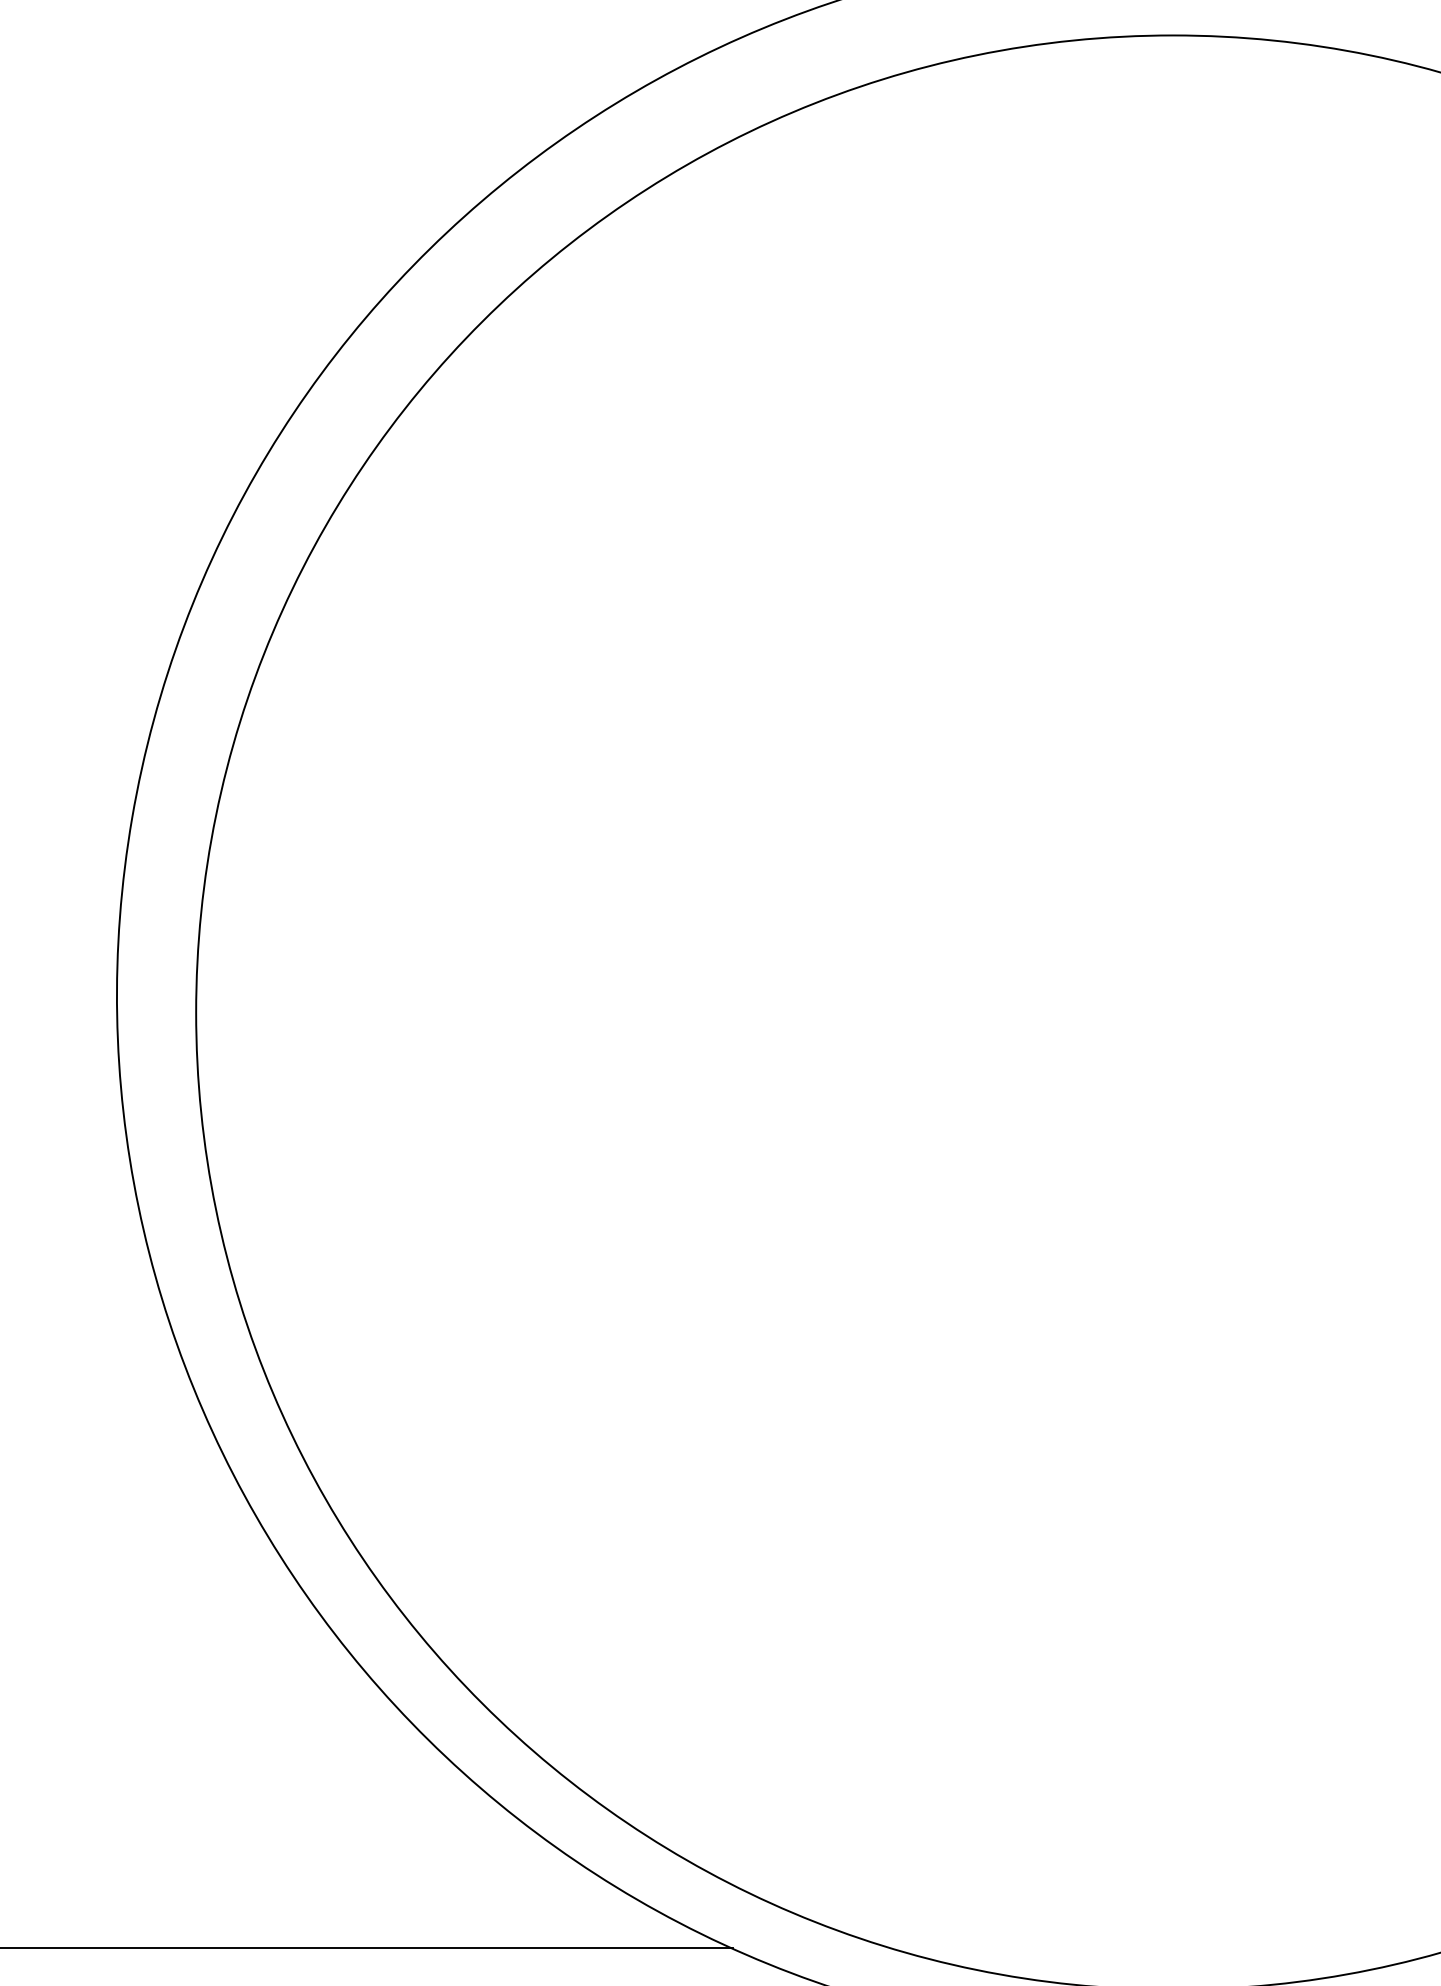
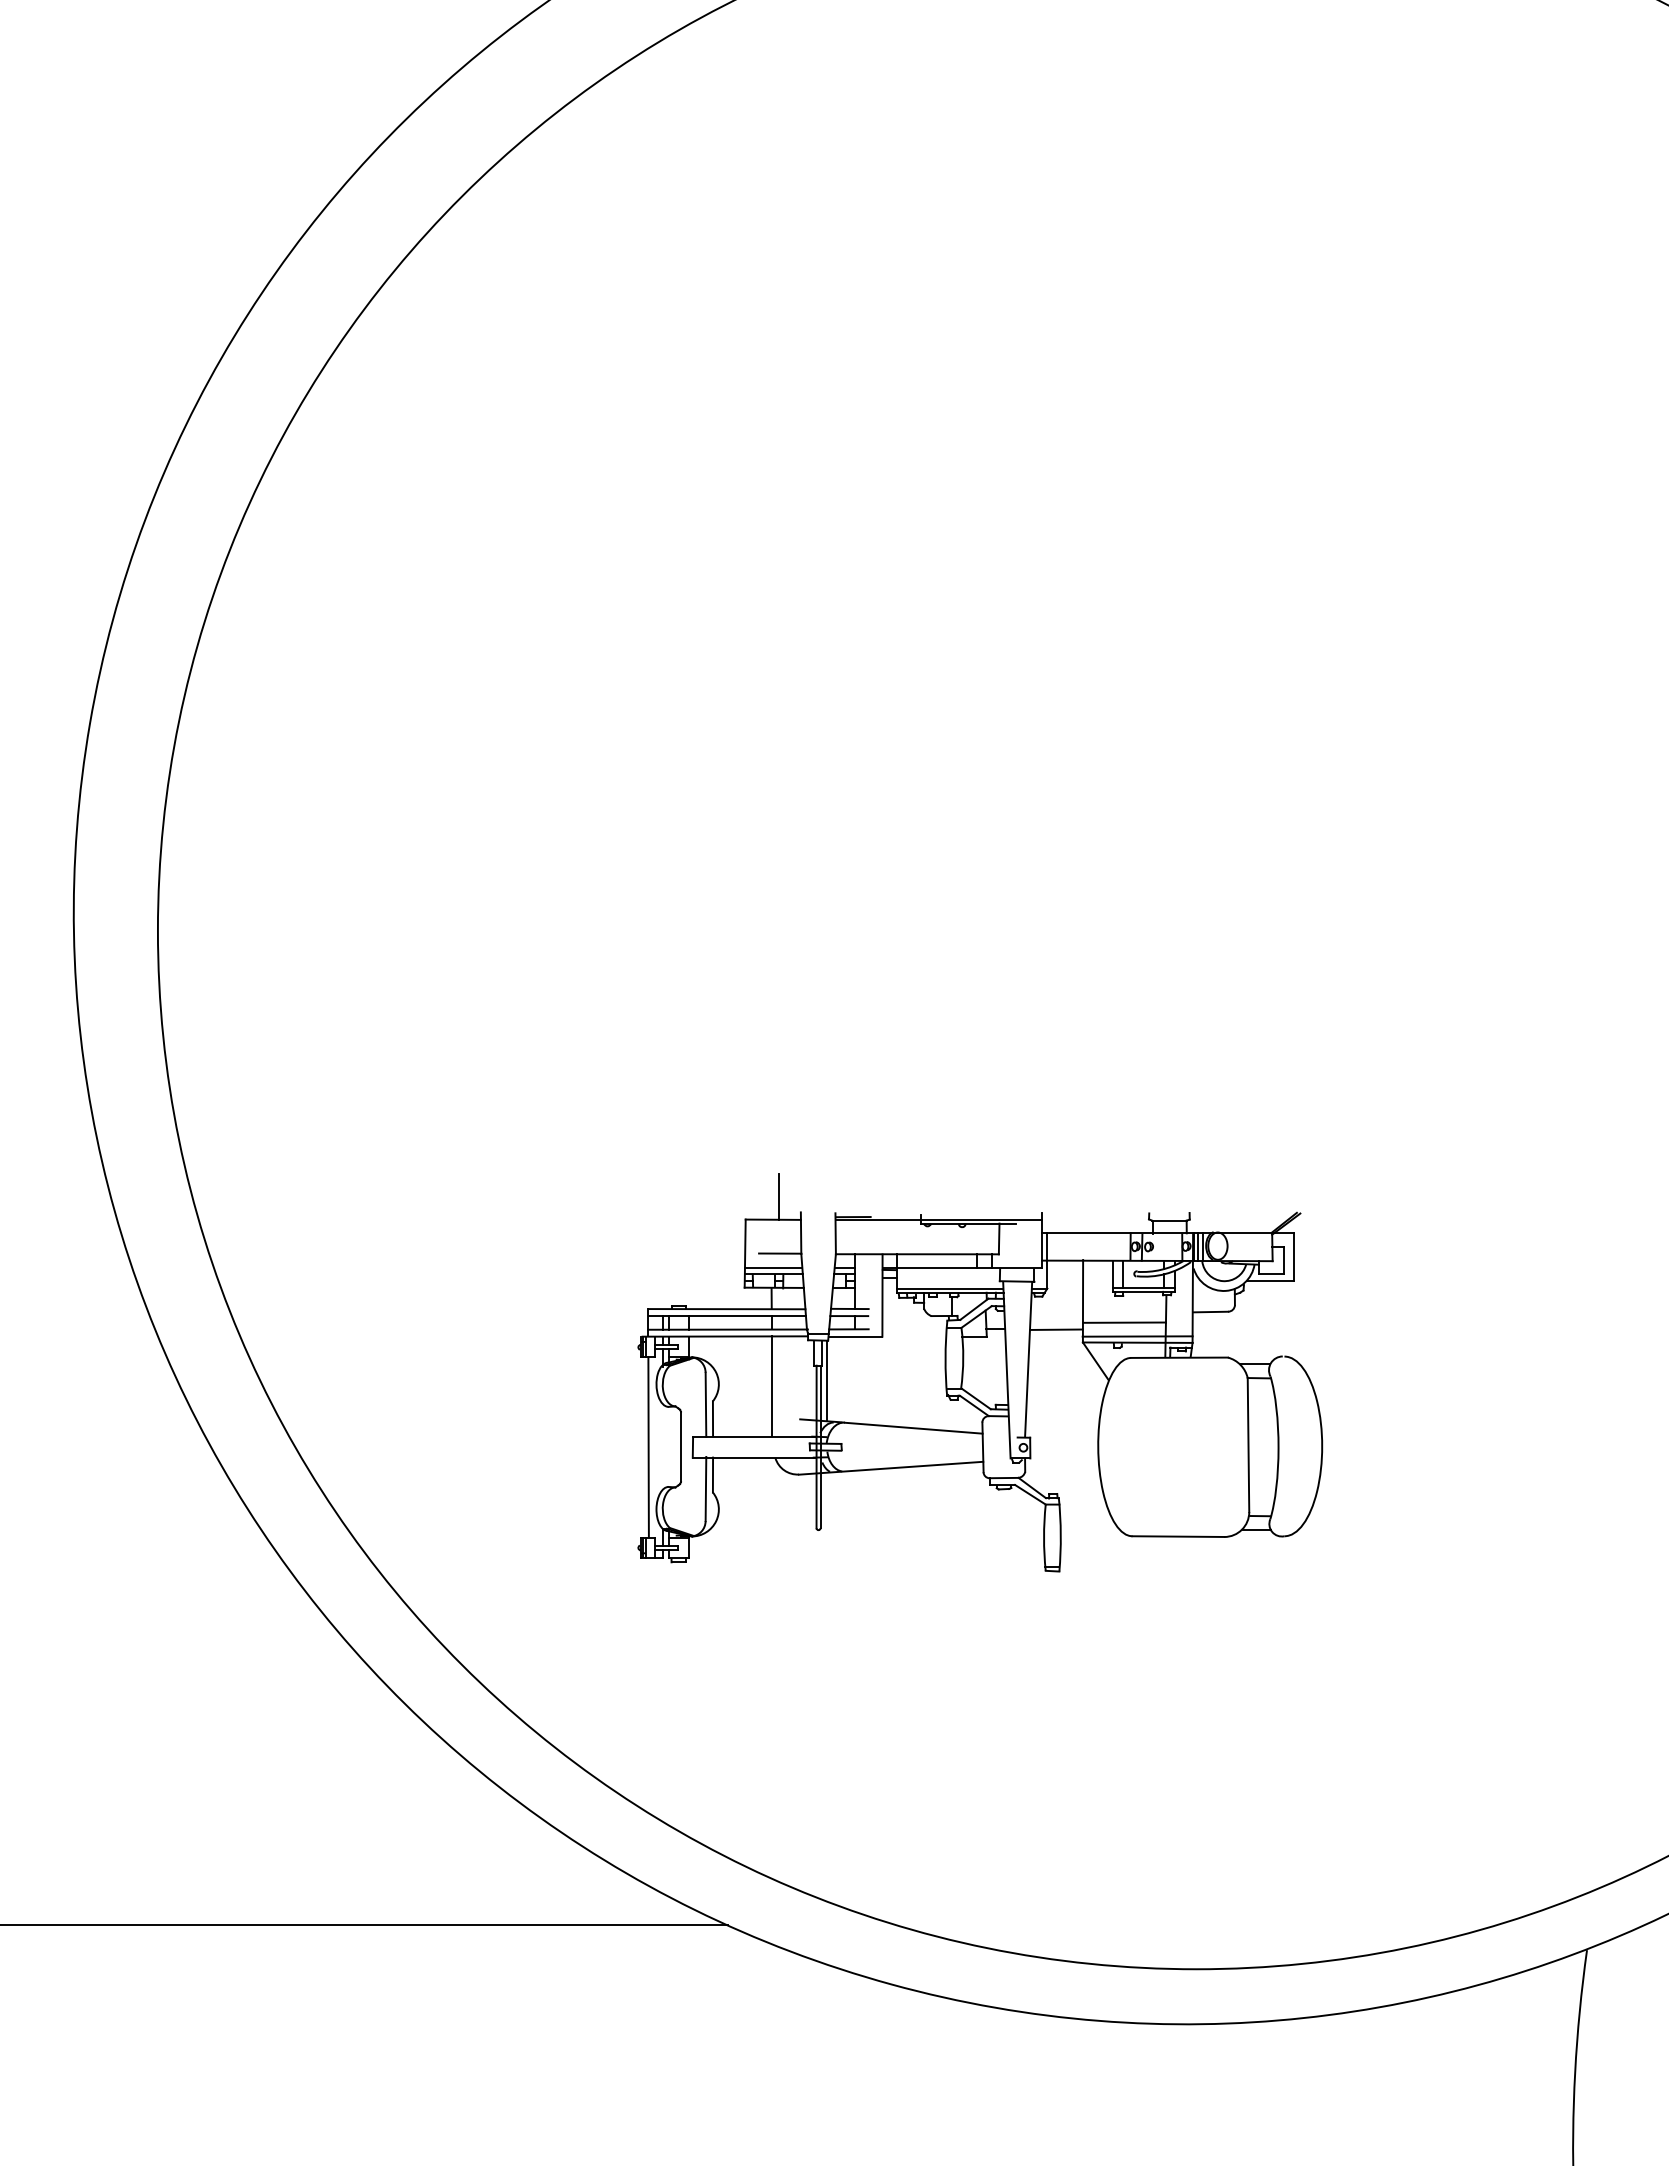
part: (970, 1428) -> (980, 1372), added

